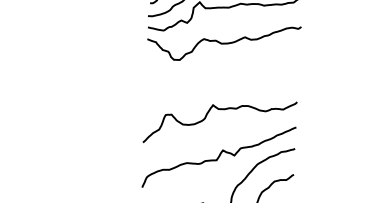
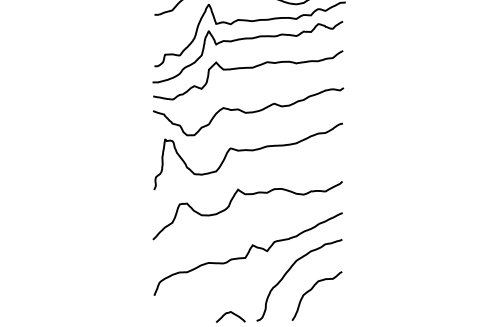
curve: (221, 74) -> (247, 151), added

